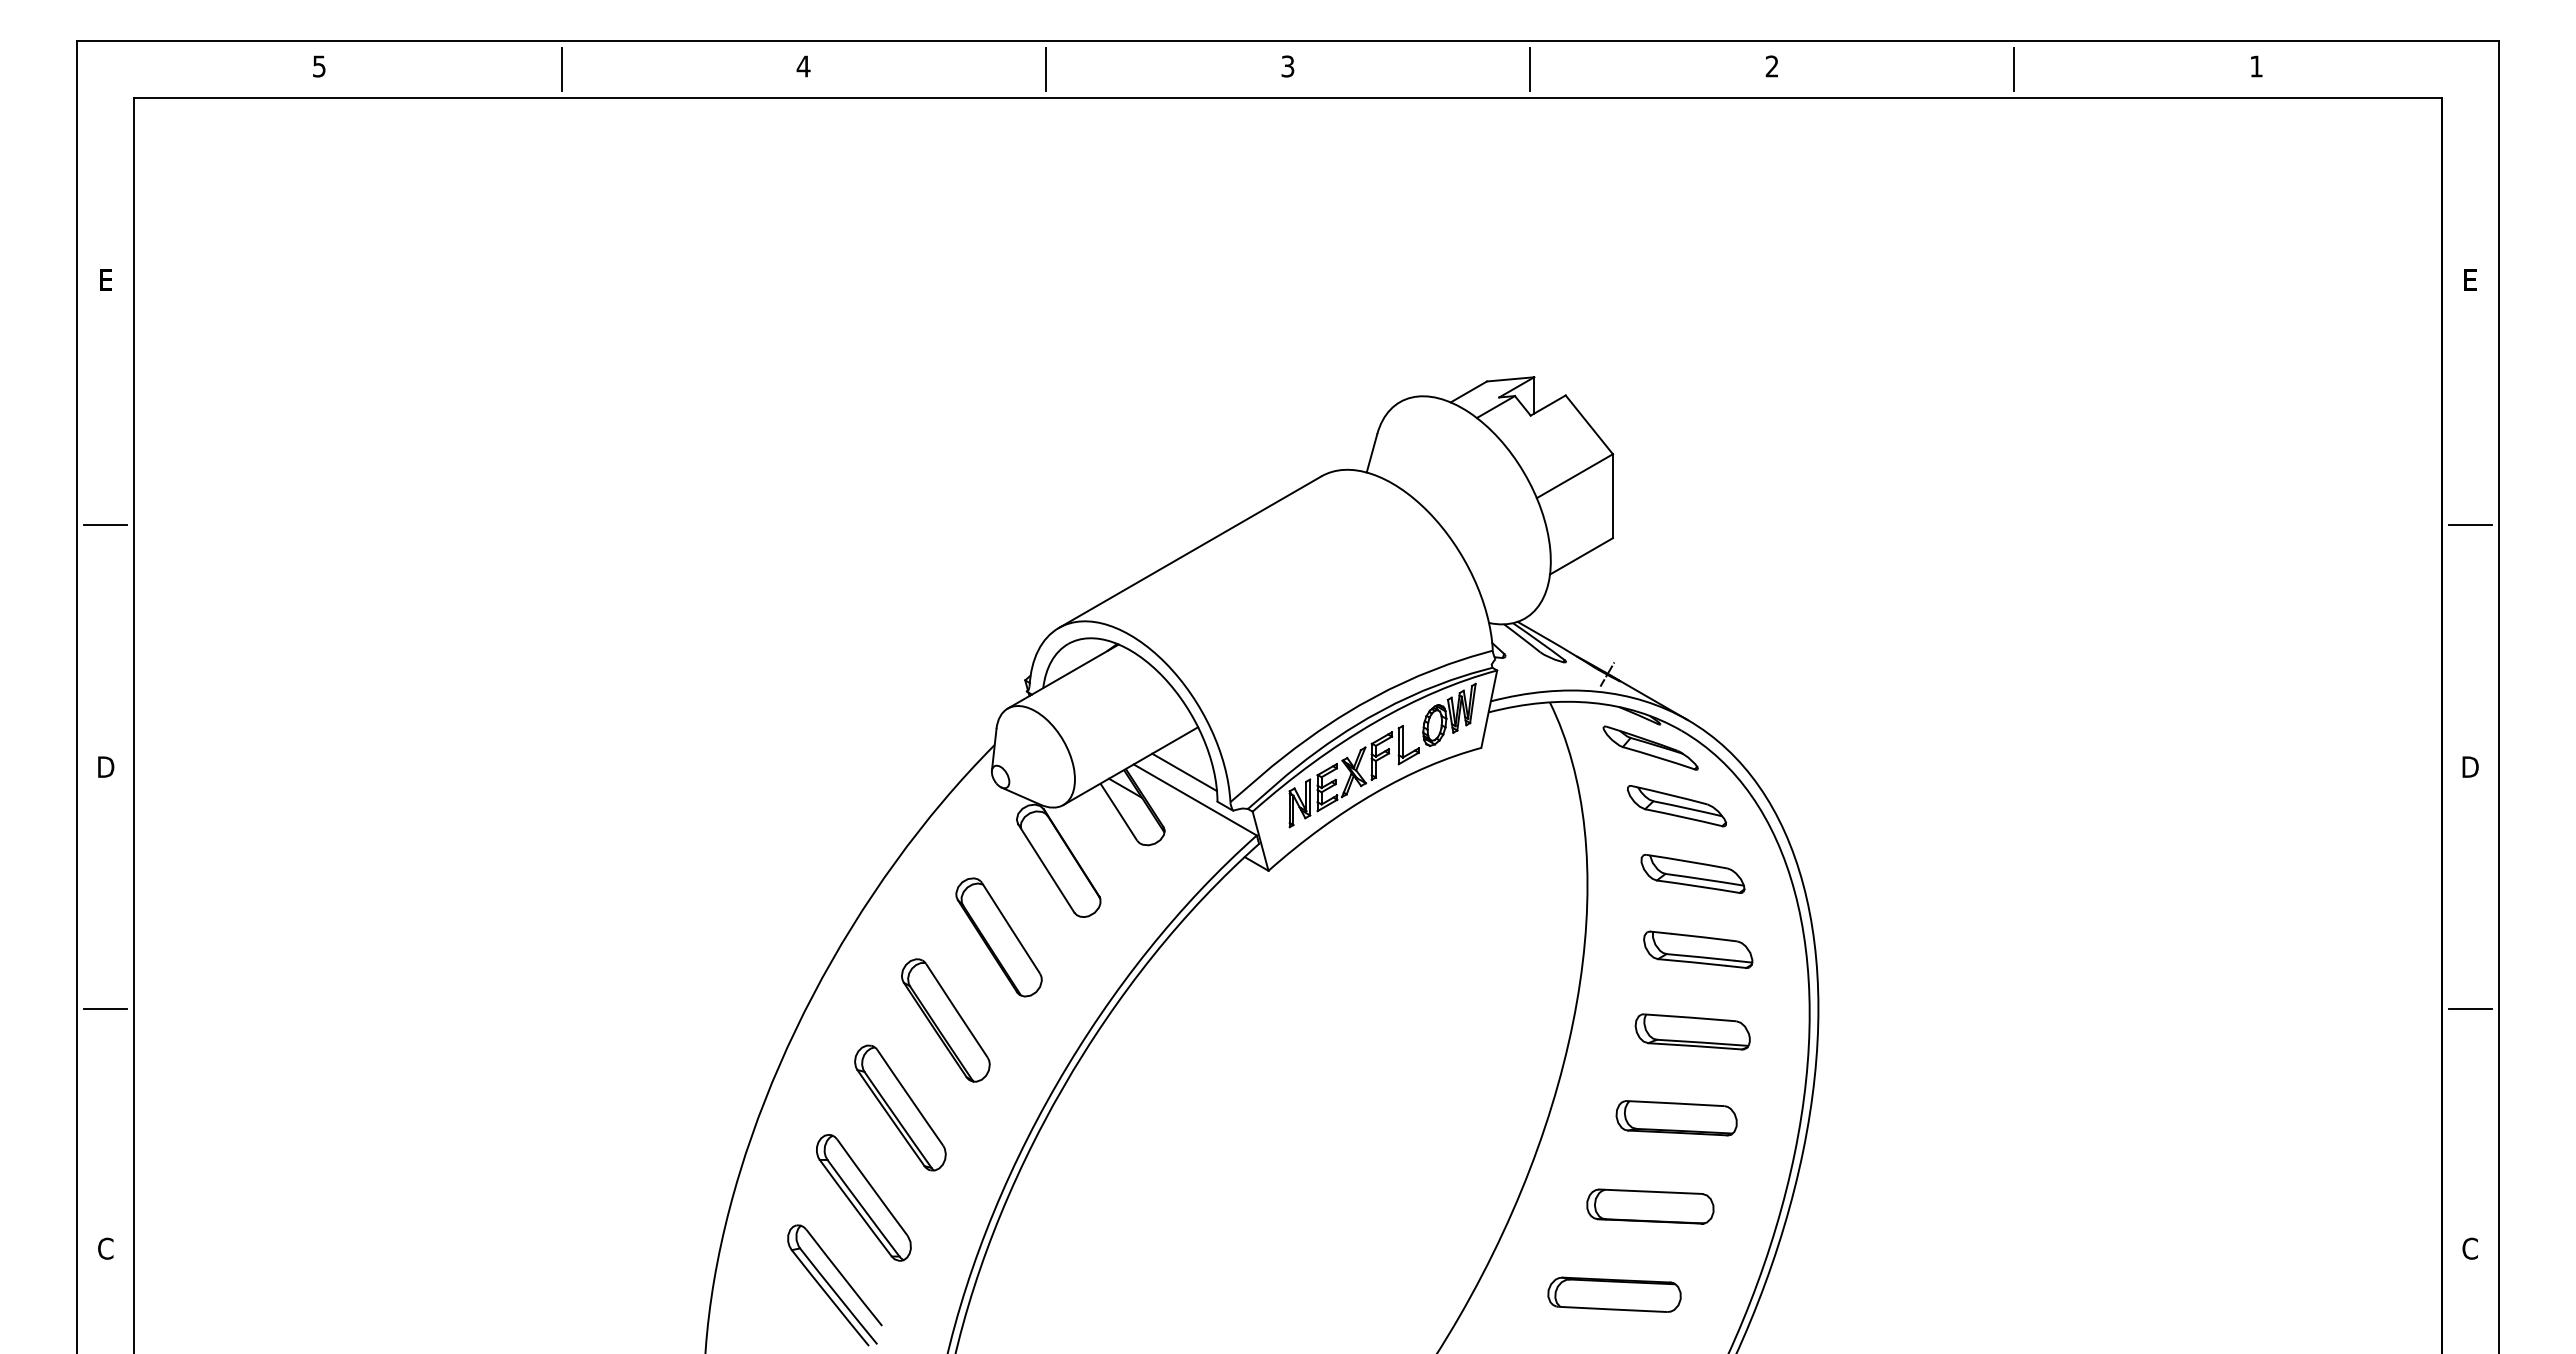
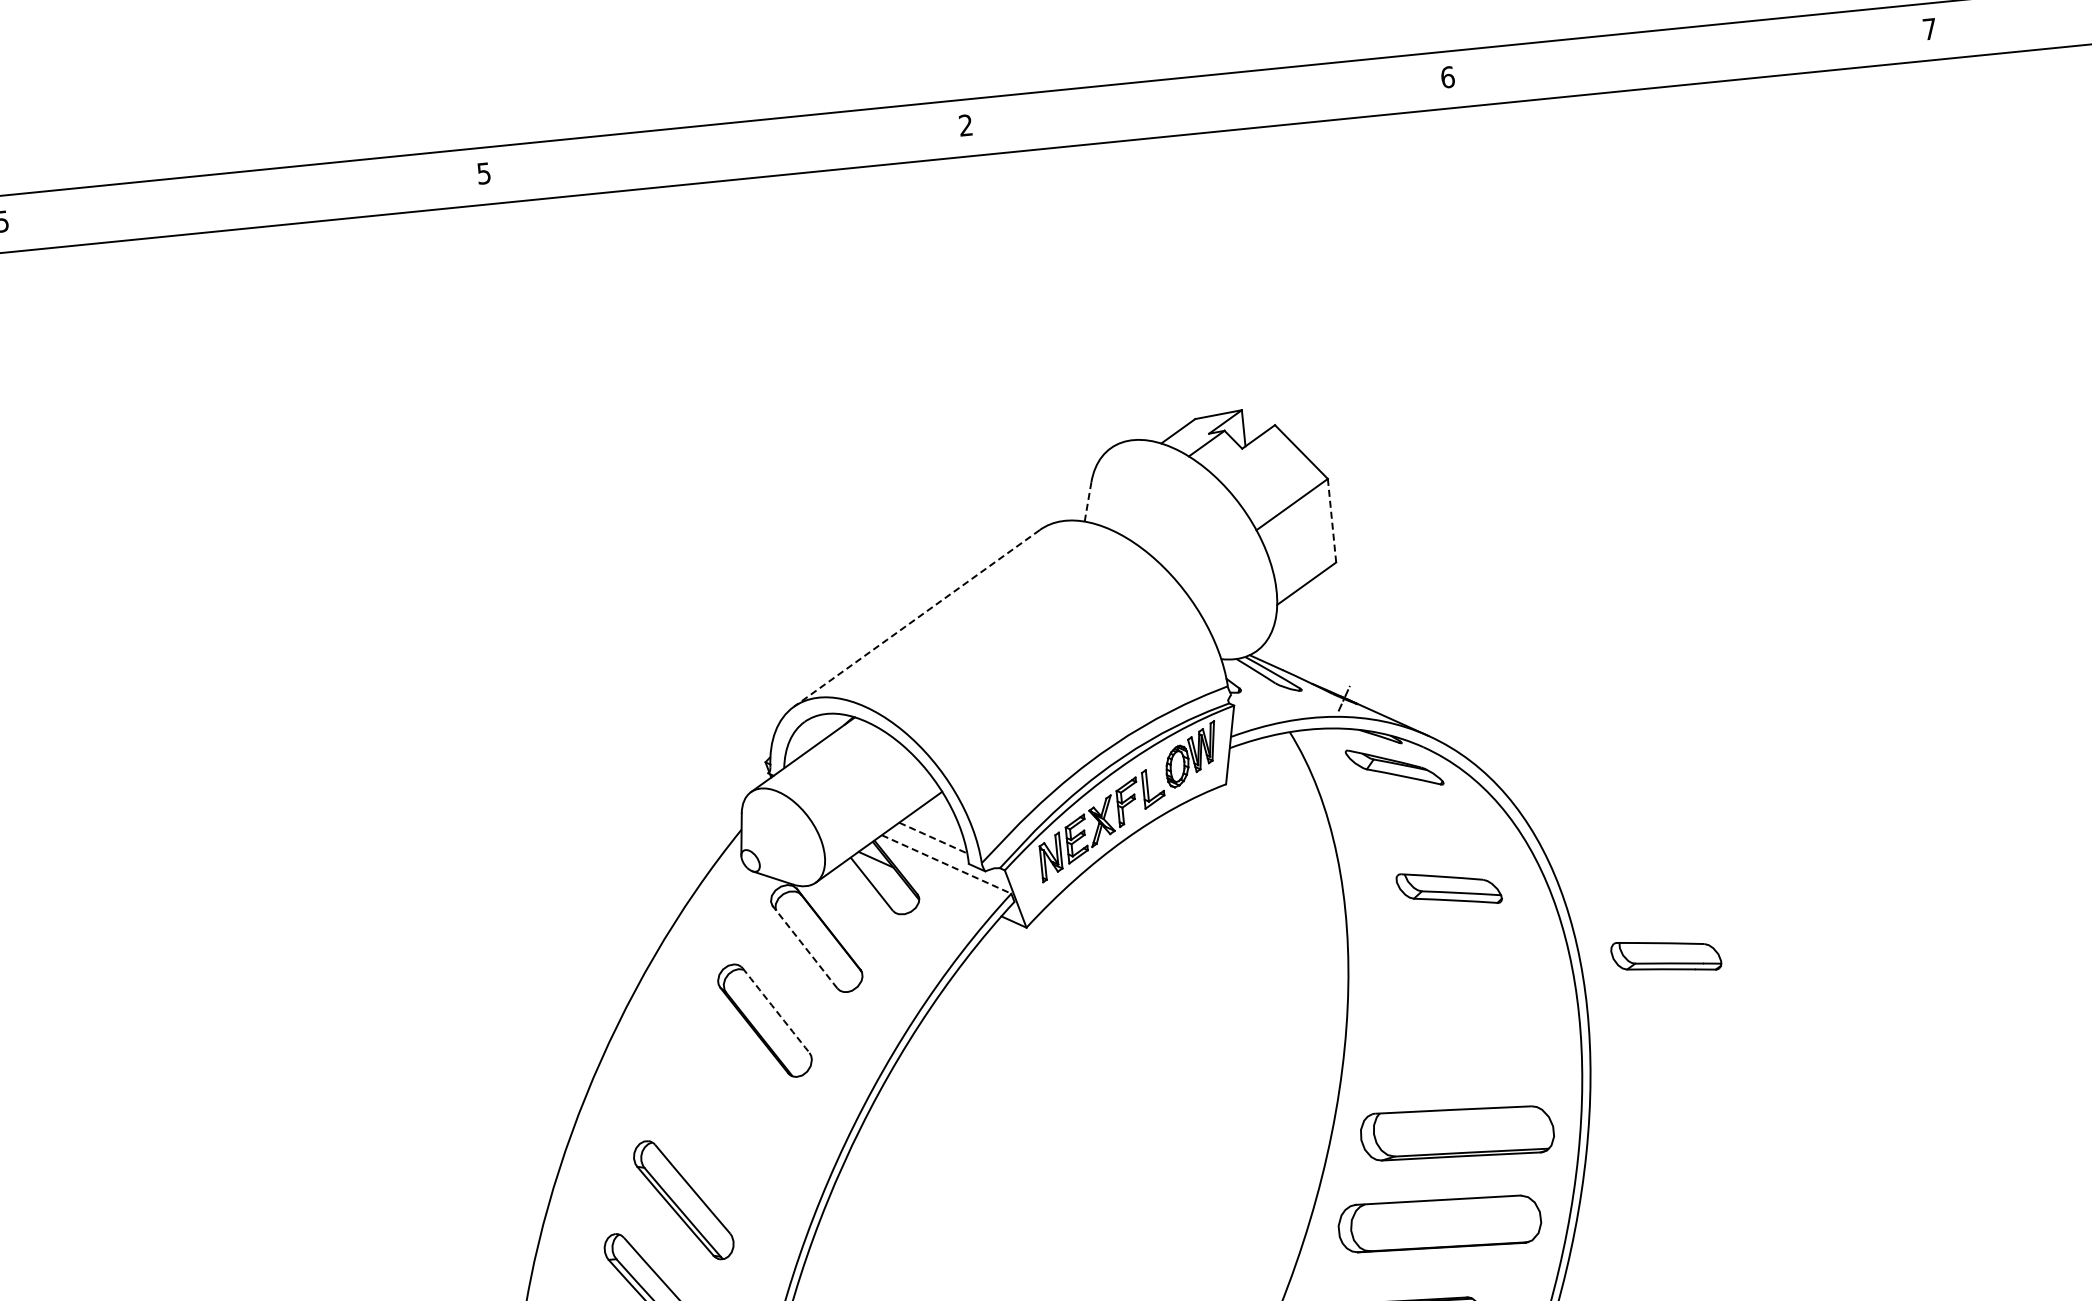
text: (803, 66) -> (483, 173), 4 -> 5
text: (1287, 66) -> (965, 125), 3 -> 2
text: (1771, 66) -> (1447, 77), 2 -> 6
text: (2256, 66) -> (1929, 29), 1 -> 7
line: (561, 68) -> (243, 199), removed
line: (1045, 68) -> (724, 151), removed
line: (1530, 68) -> (1207, 103), removed
line: (2014, 68) -> (1689, 55), removed
line: (1372, 453) -> (1088, 502), solid -> dashed
line: (1612, 496) -> (1331, 521), solid -> dashed
line: (1190, 552) -> (917, 618), solid -> dashed
line: (1185, 772) -> (934, 838), solid -> dashed
line: (1195, 800) -> (946, 864), solid -> dashed
part: (1677, 806) -> (1427, 823), removed
line: (1046, 867) -> (805, 946), solid -> dashed
arc: (1011, 928) -> (776, 1010), solid -> dashed
part: (1698, 949) -> (1666, 955), moved
part: (945, 1020) -> (719, 1108), removed
part: (1692, 1031) -> (1464, 1045), removed
part: (1676, 1118) -> (1457, 1133), size x1.6
part: (1650, 1206) -> (1439, 1223), size x1.6

